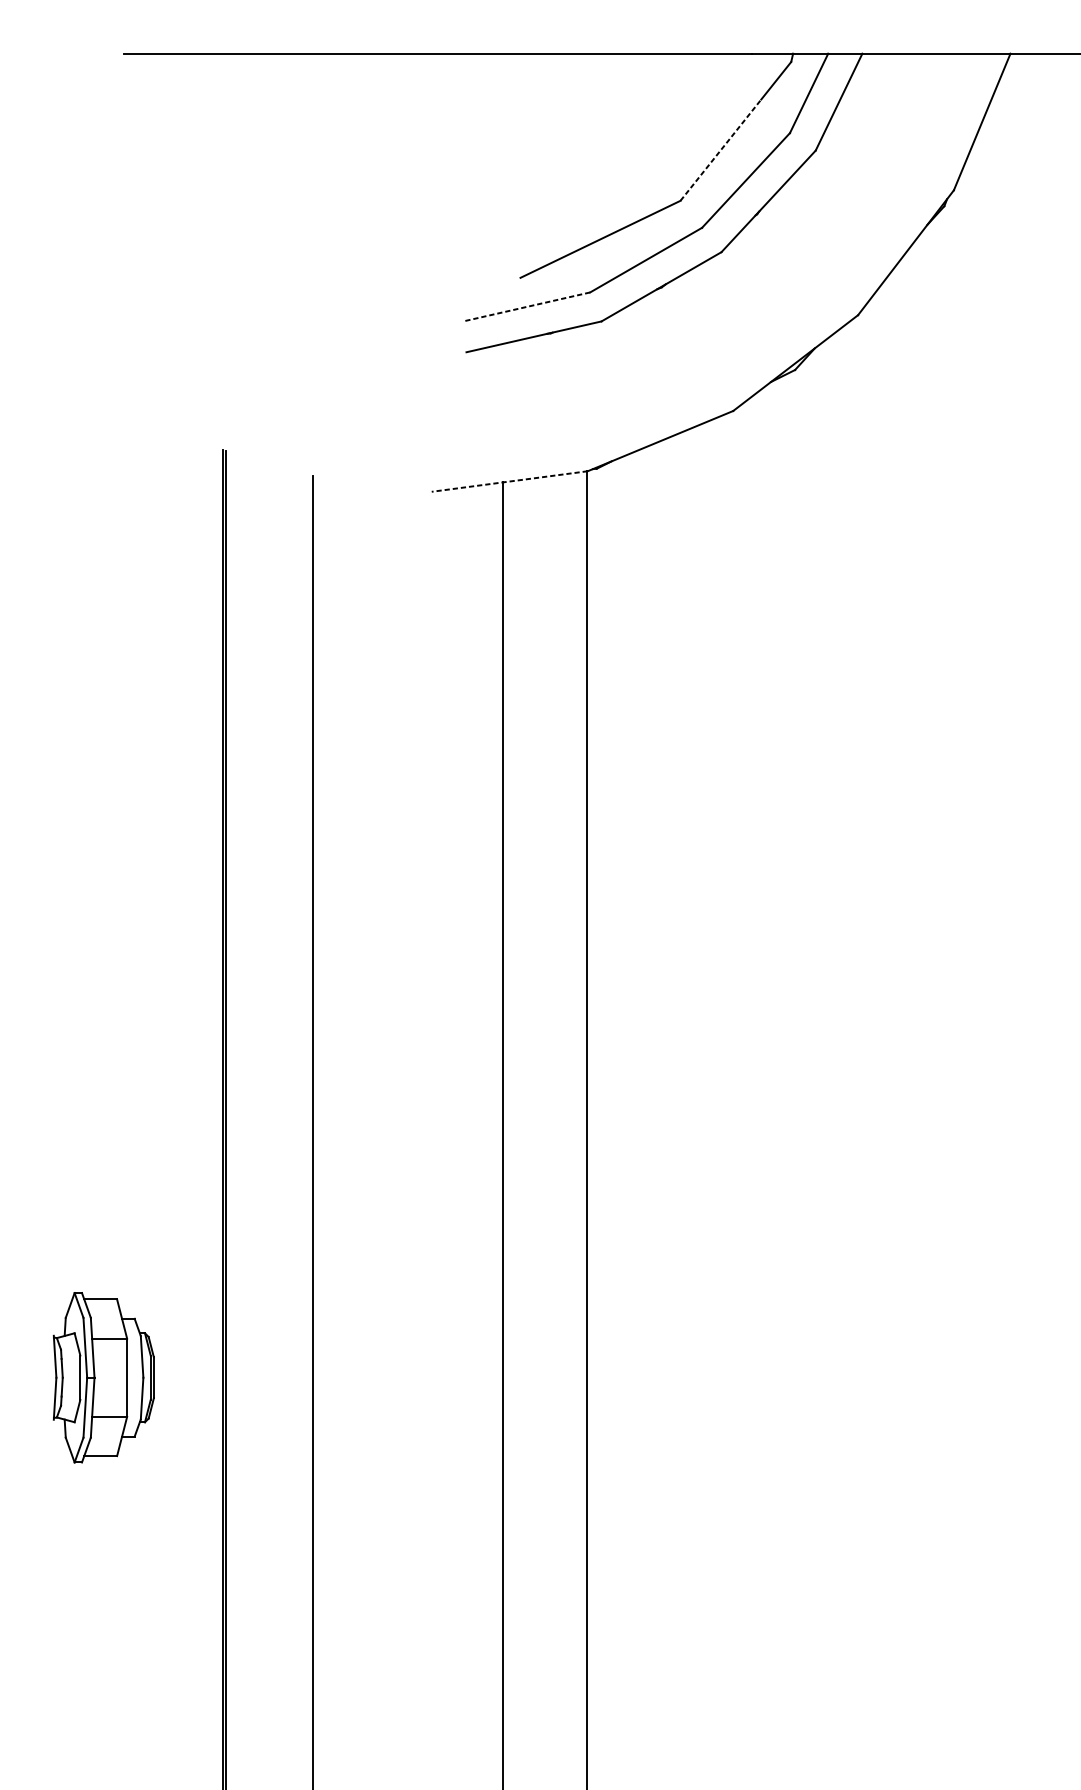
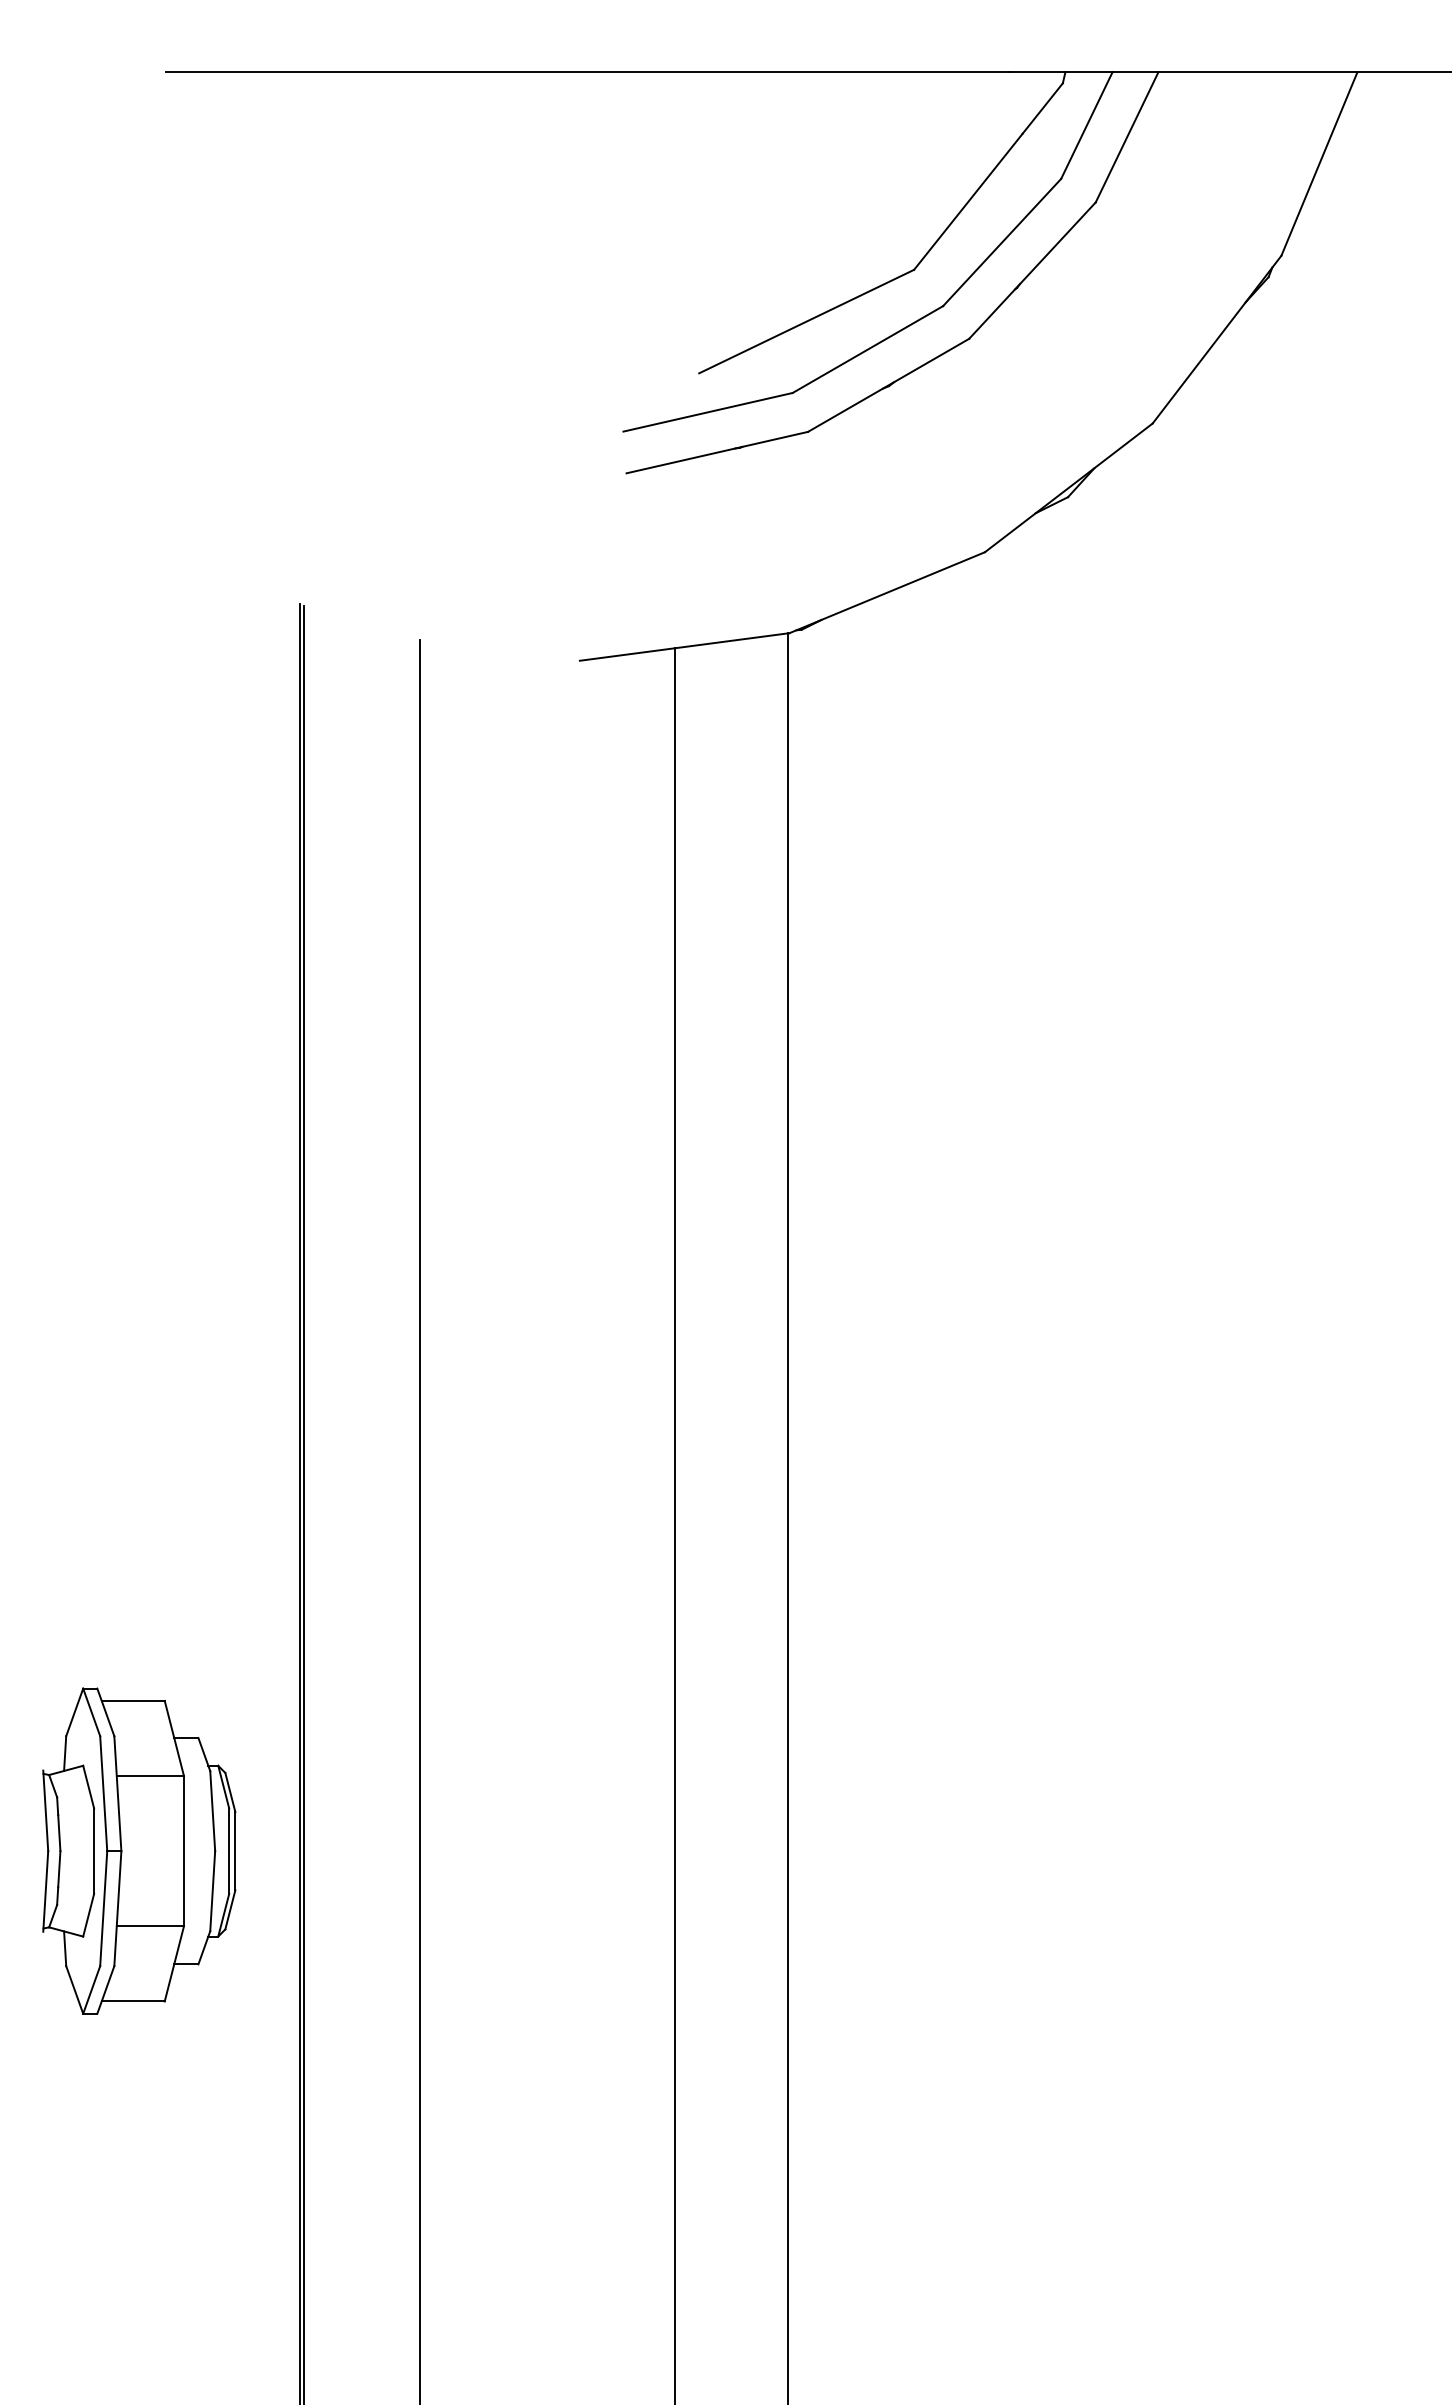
line: (720, 149) -> (968, 201), dashed -> solid
line: (527, 307) -> (708, 412), dashed -> solid
line: (509, 481) -> (684, 646), dashed -> solid
part: (103, 1377) -> (139, 1850), size x1.43

